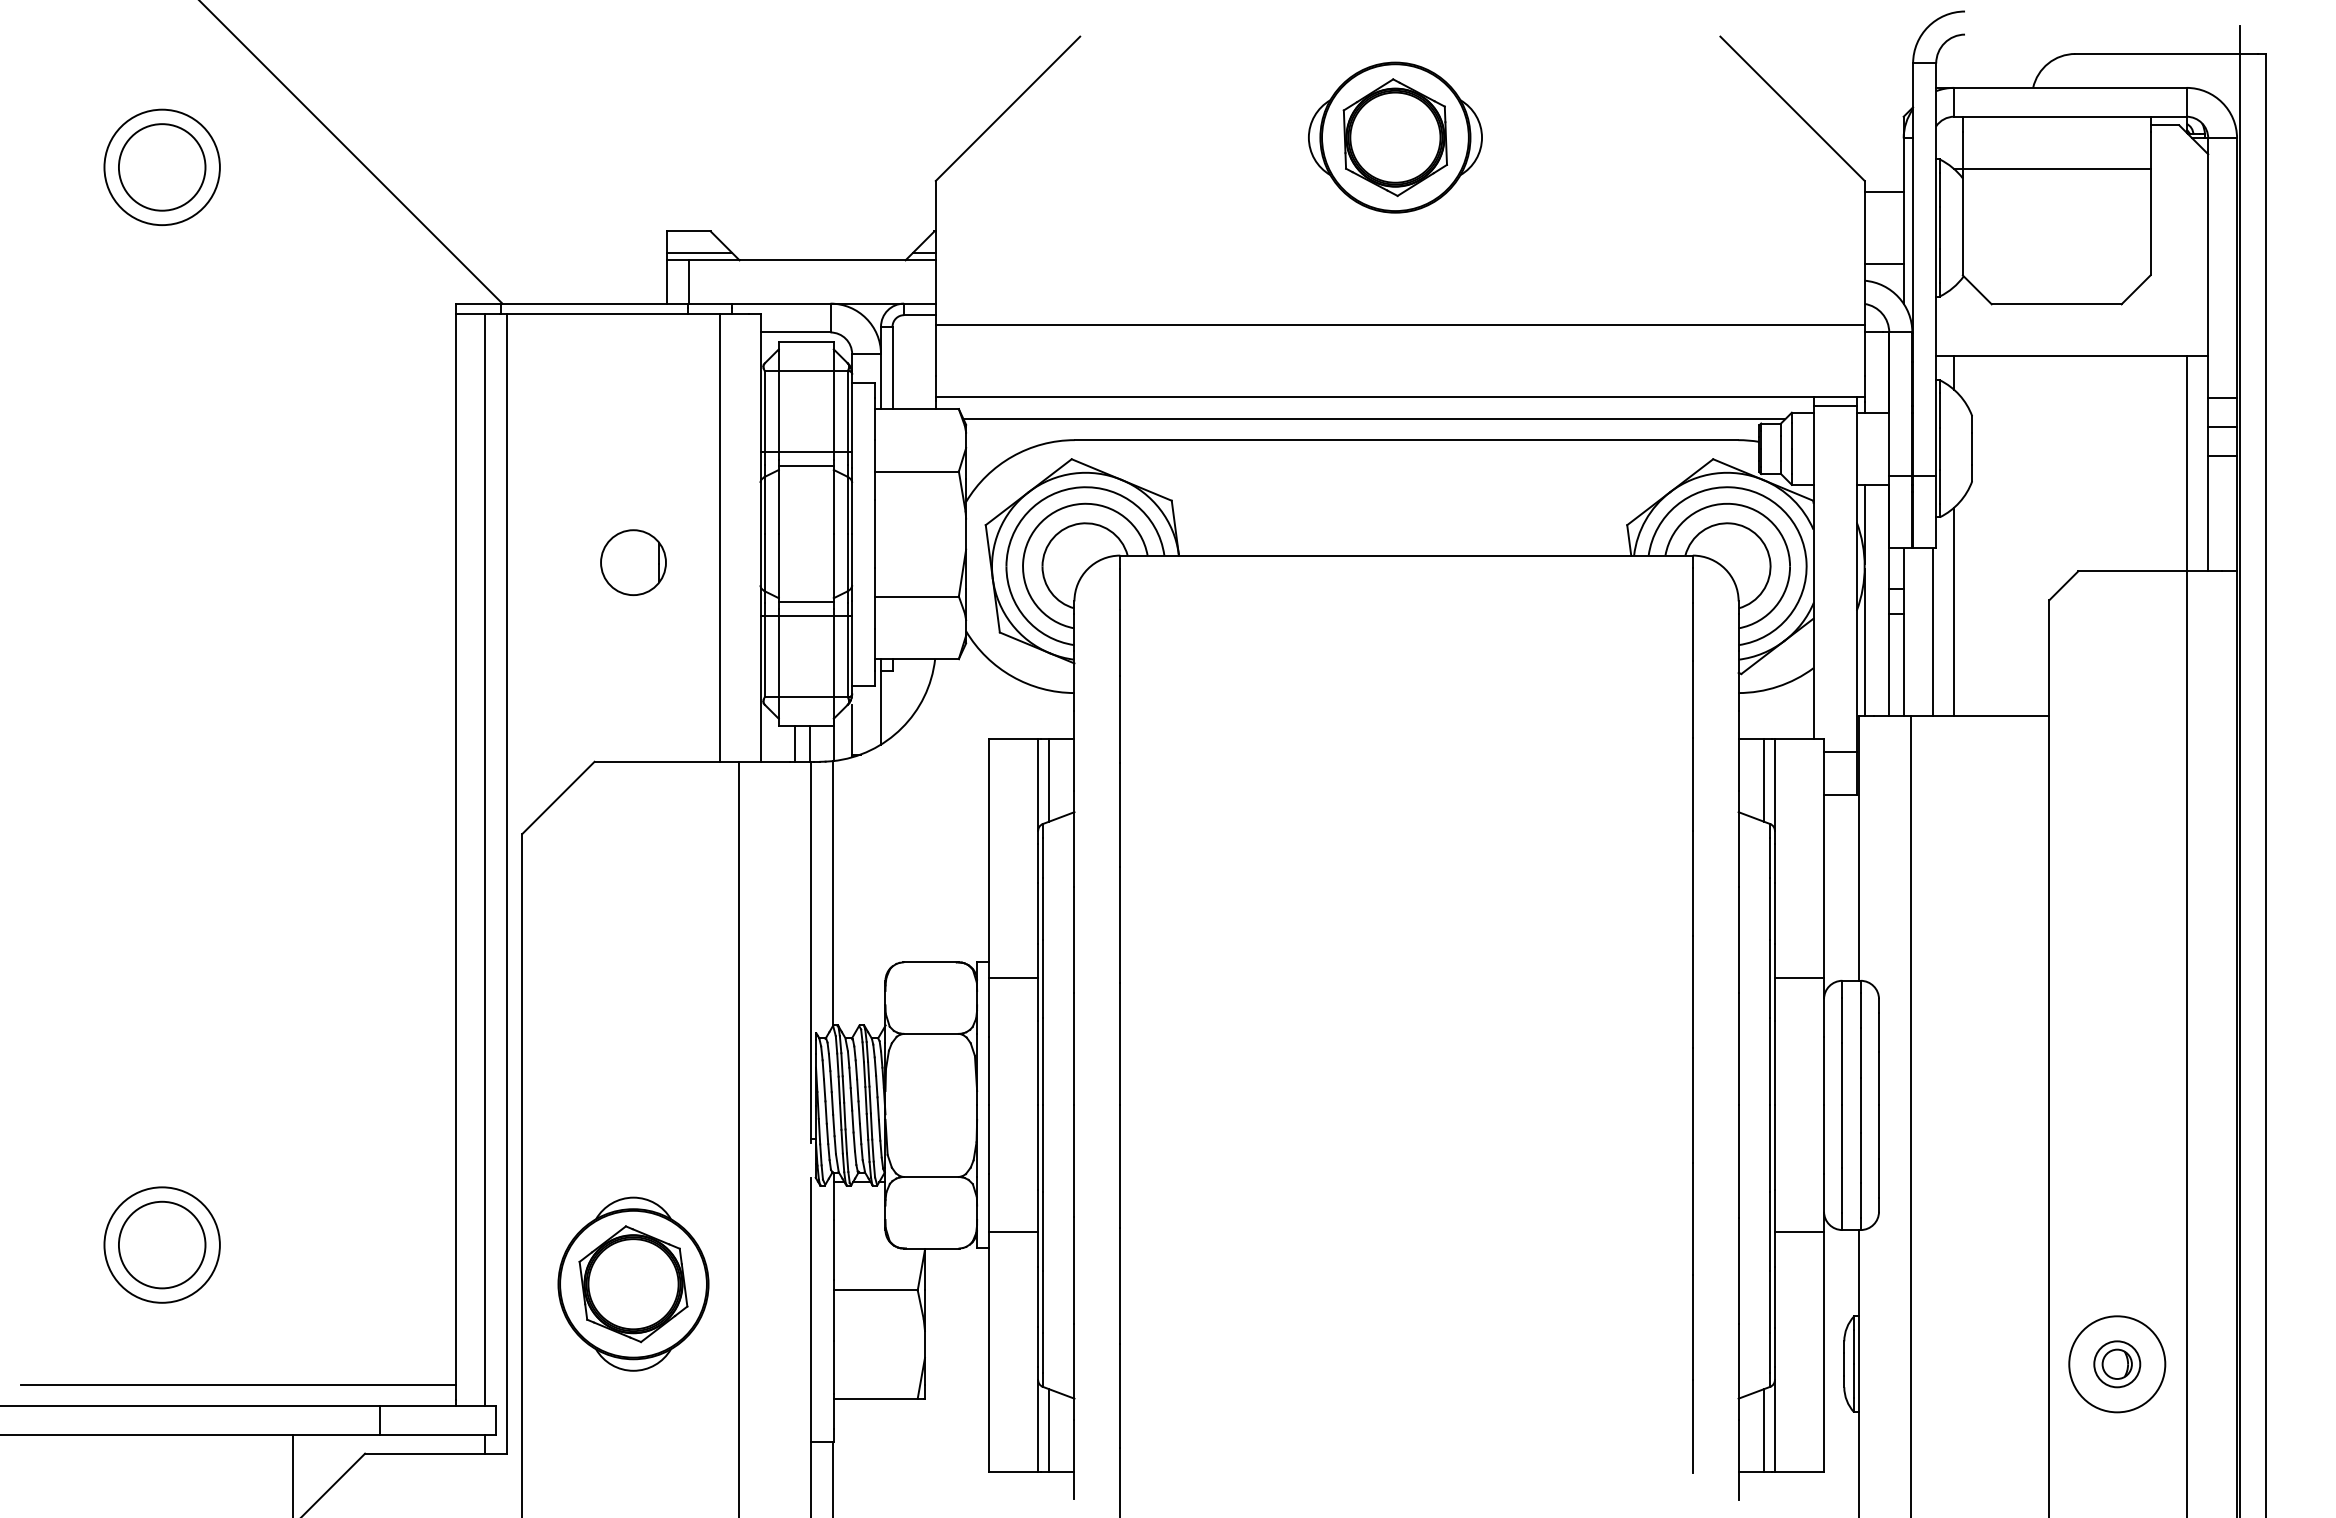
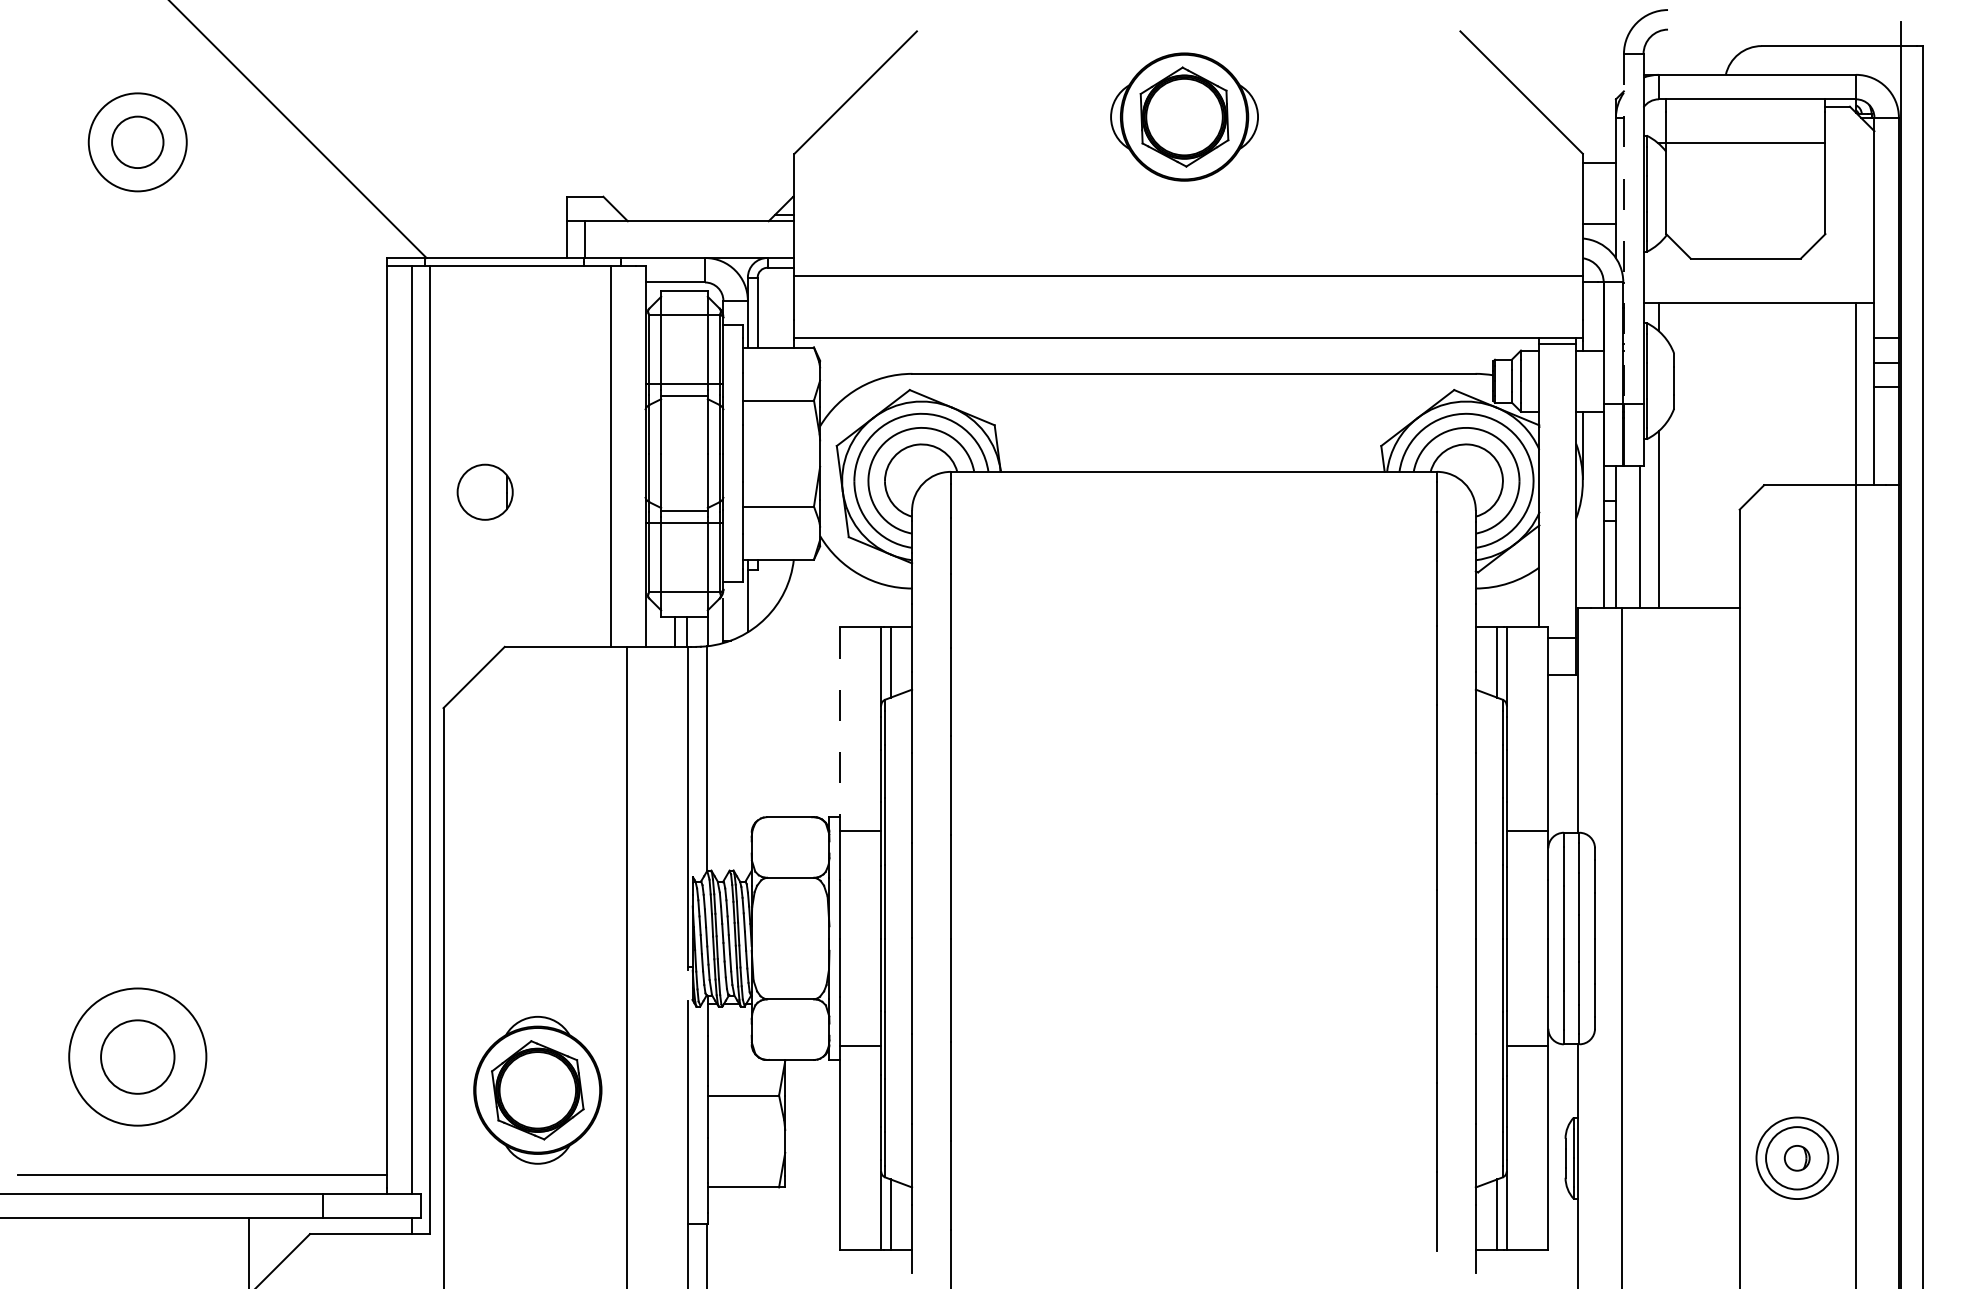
circle: (161, 167) -> (137, 142), size x0.7
line: (699, 253) -> (593, 215), removed
line: (1913, 270) -> (1624, 229), solid -> dashed
line: (1374, 419) -> (1166, 356), removed
part: (633, 562) -> (485, 492), moved
line: (1864, 641) -> (1582, 544), removed
line: (989, 858) -> (839, 728), solid -> dashed
circle: (161, 1244) -> (137, 1056), size x1.4
circle: (2117, 1364) -> (1797, 1158), size x1.6

